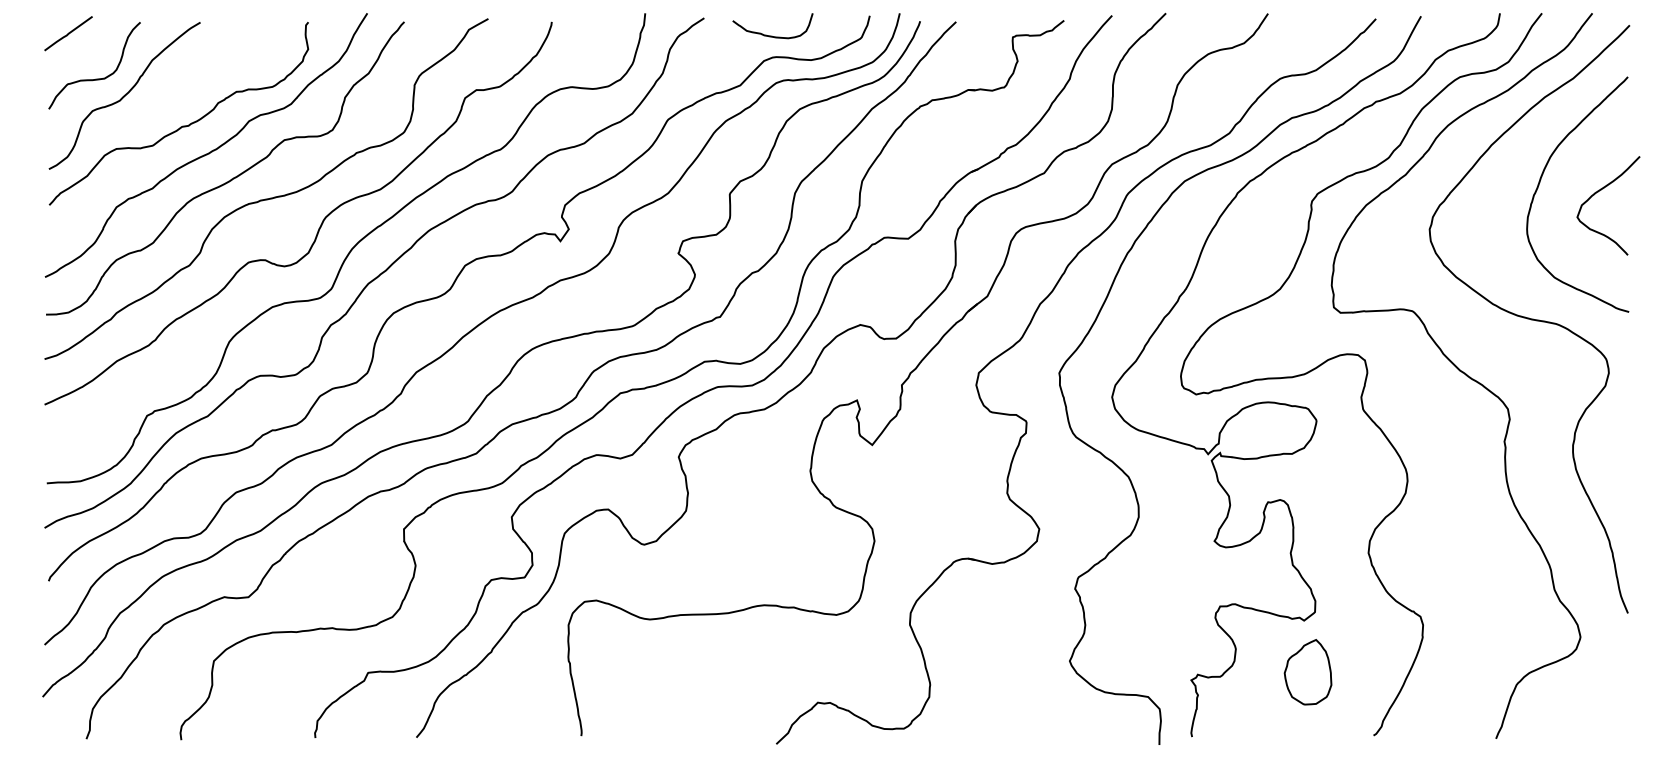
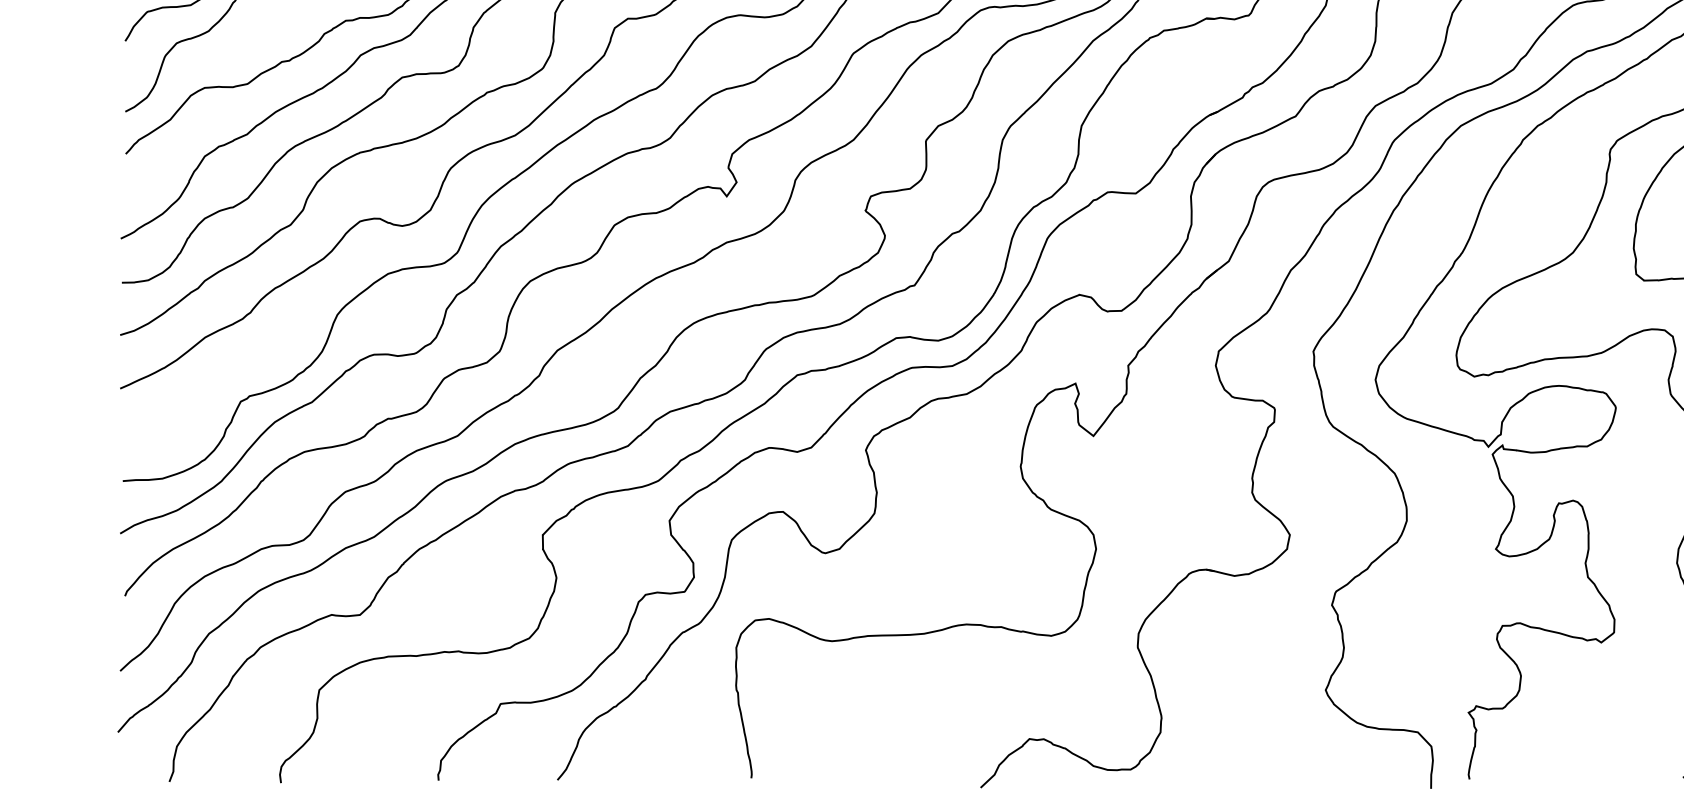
part: (1307, 672) -> (1605, 703), removed

